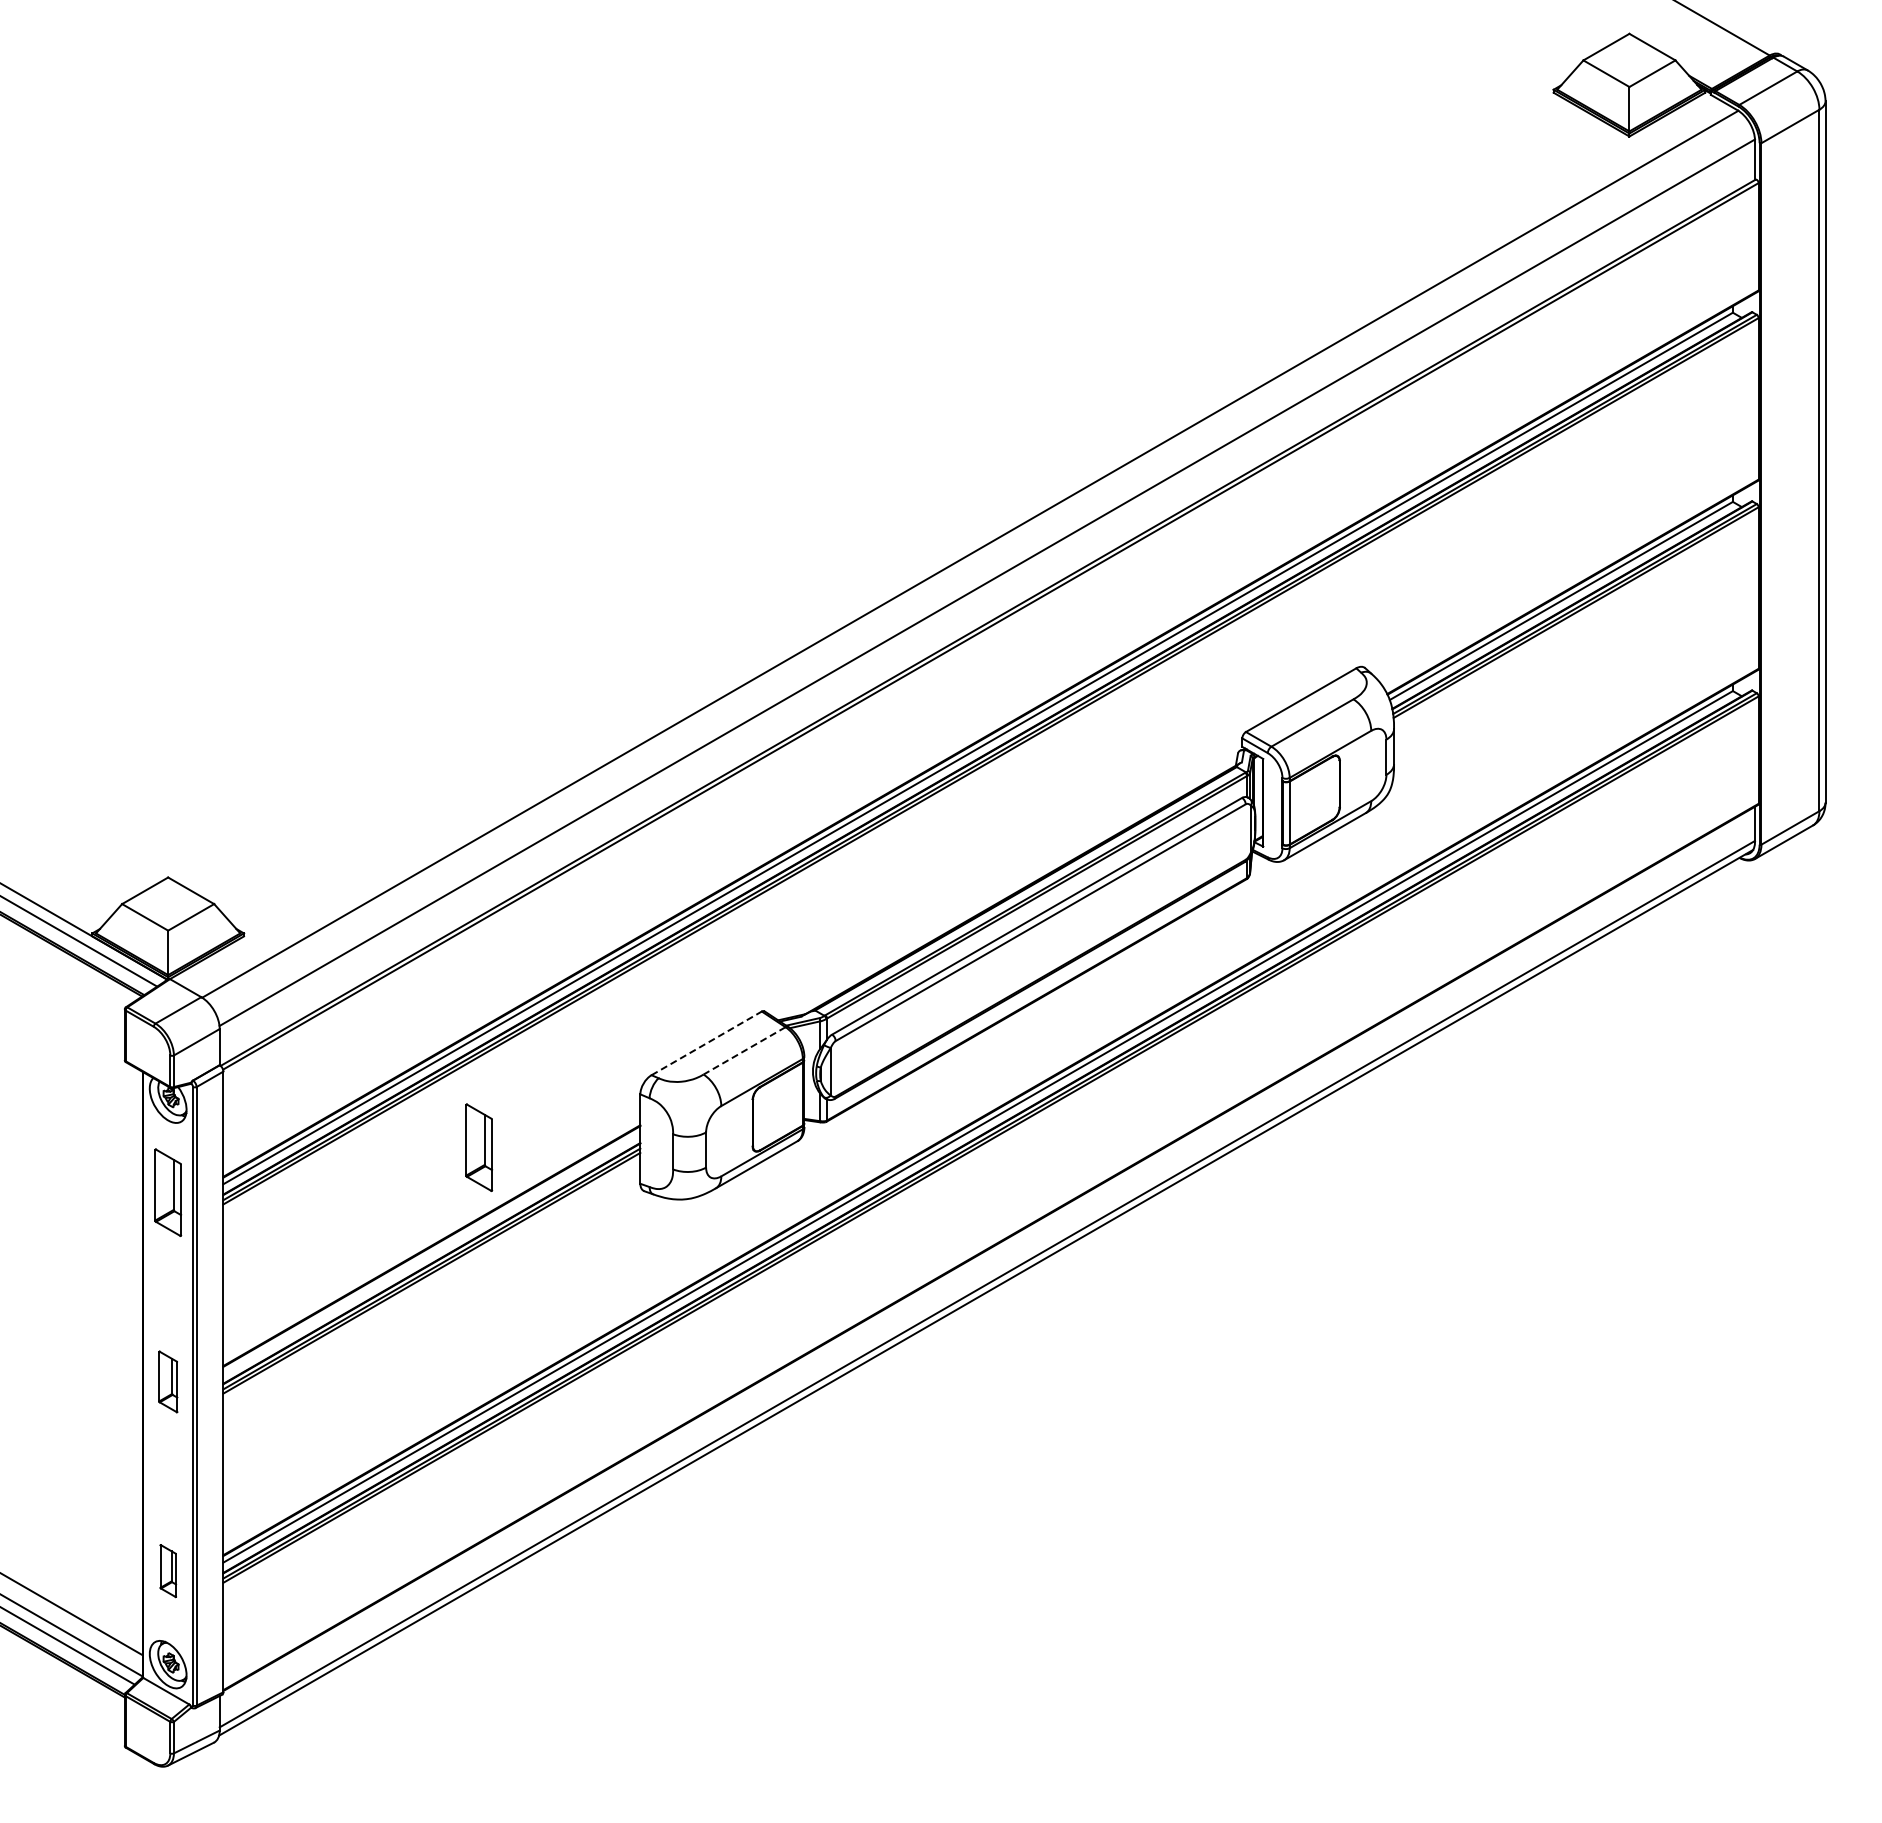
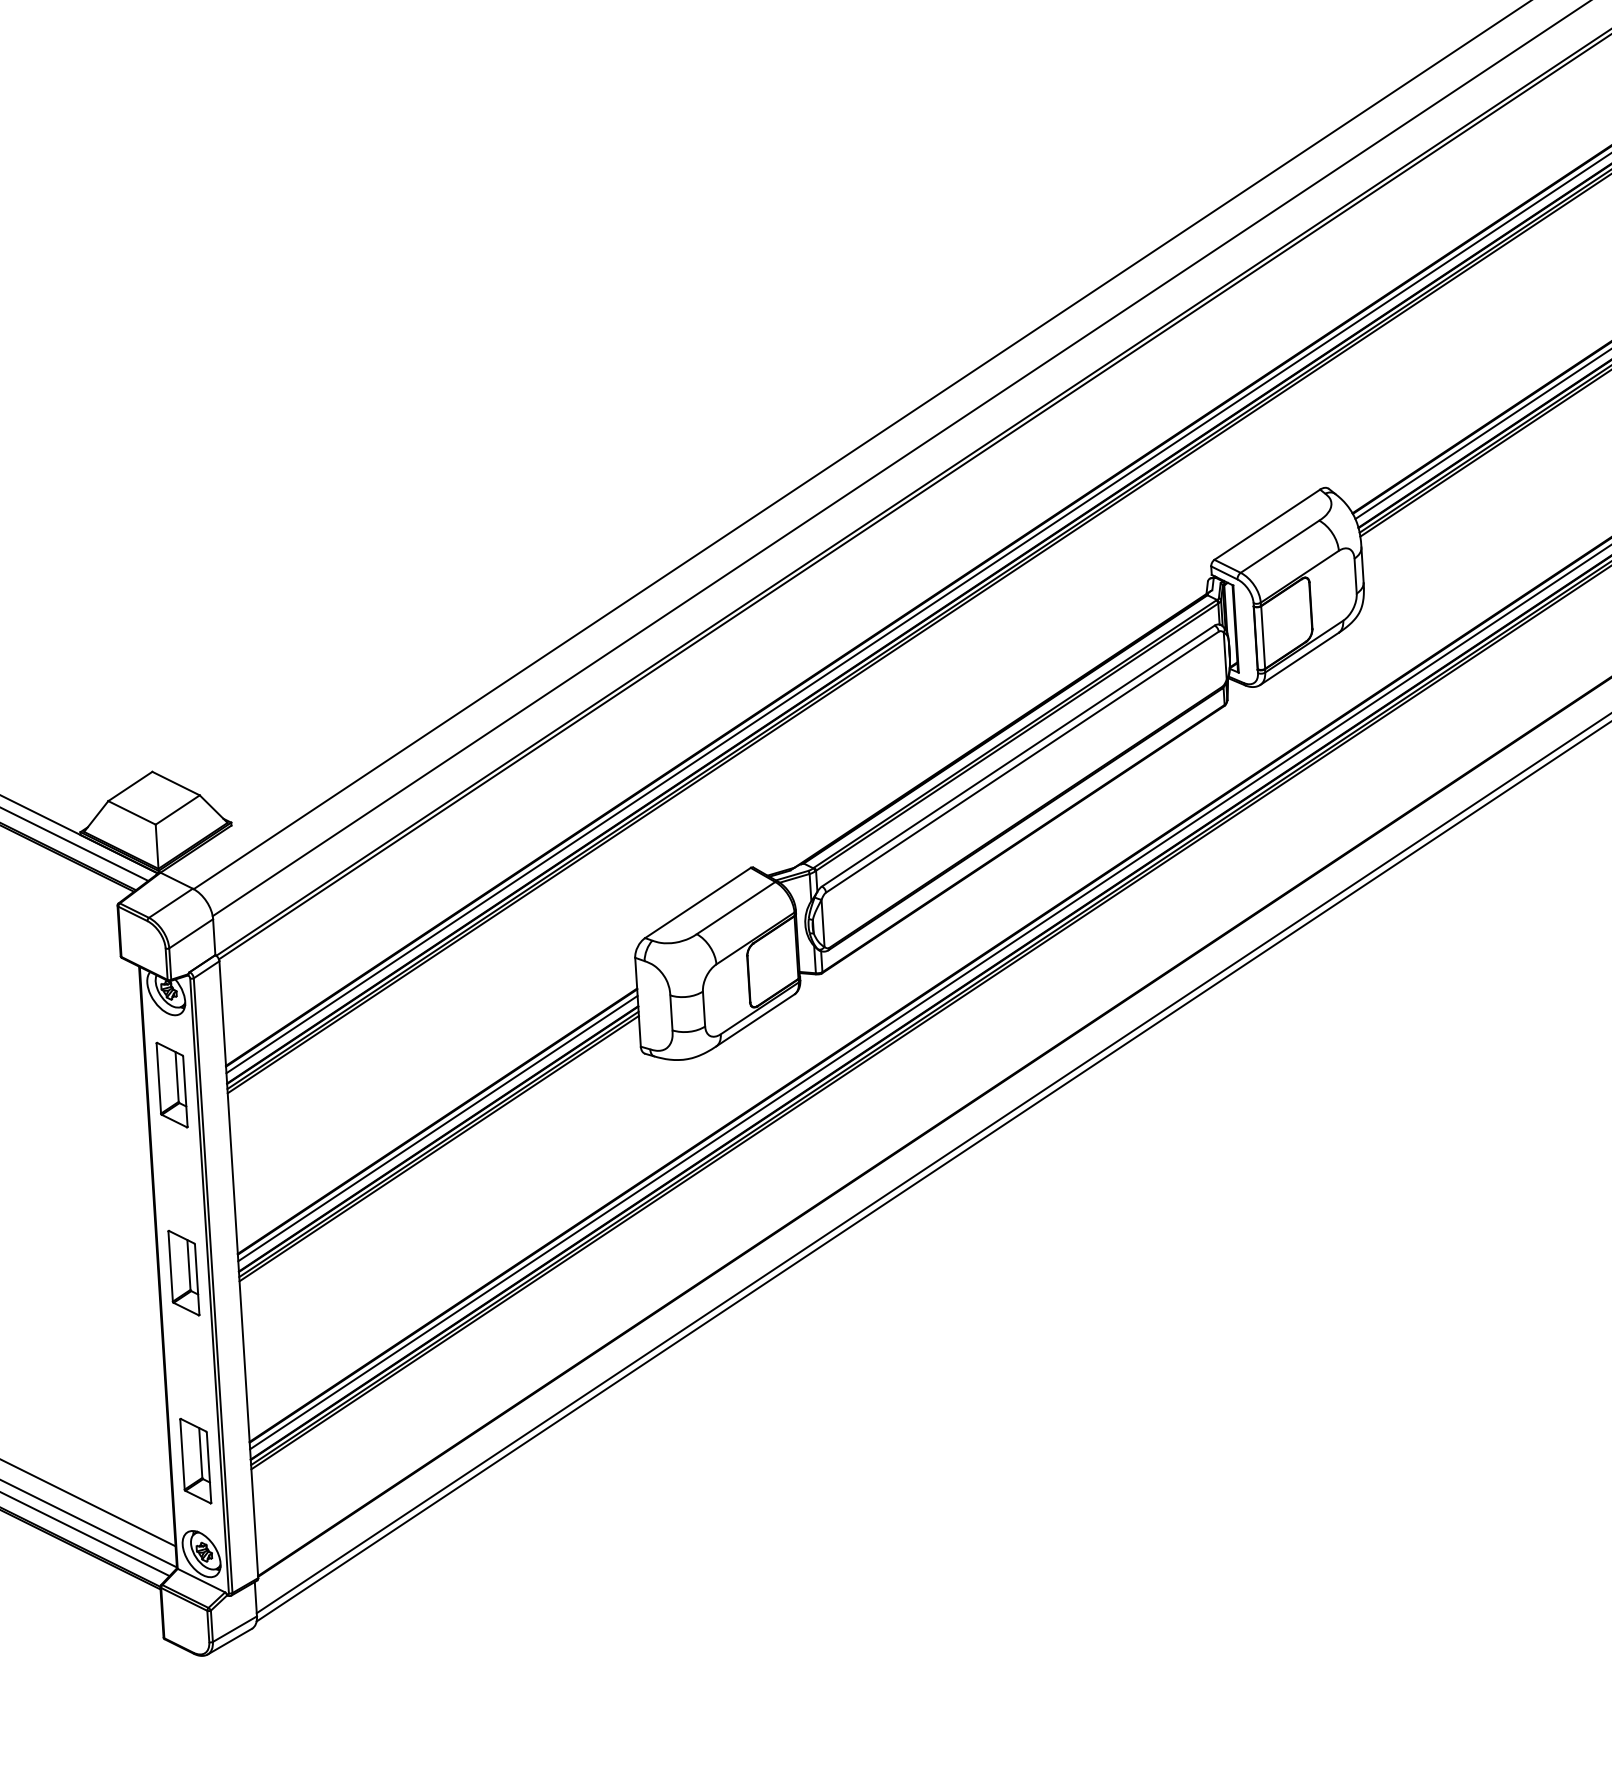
line: (706, 1043) -> (697, 903), dashed -> solid
line: (744, 1051) -> (736, 908), dashed -> solid
part: (479, 1147) -> (478, 1020), removed
line: (431, 1252) -> (437, 1128), added
part: (168, 1381) -> (184, 1272), size x1.43
part: (168, 1570) -> (196, 1460), size x1.67

